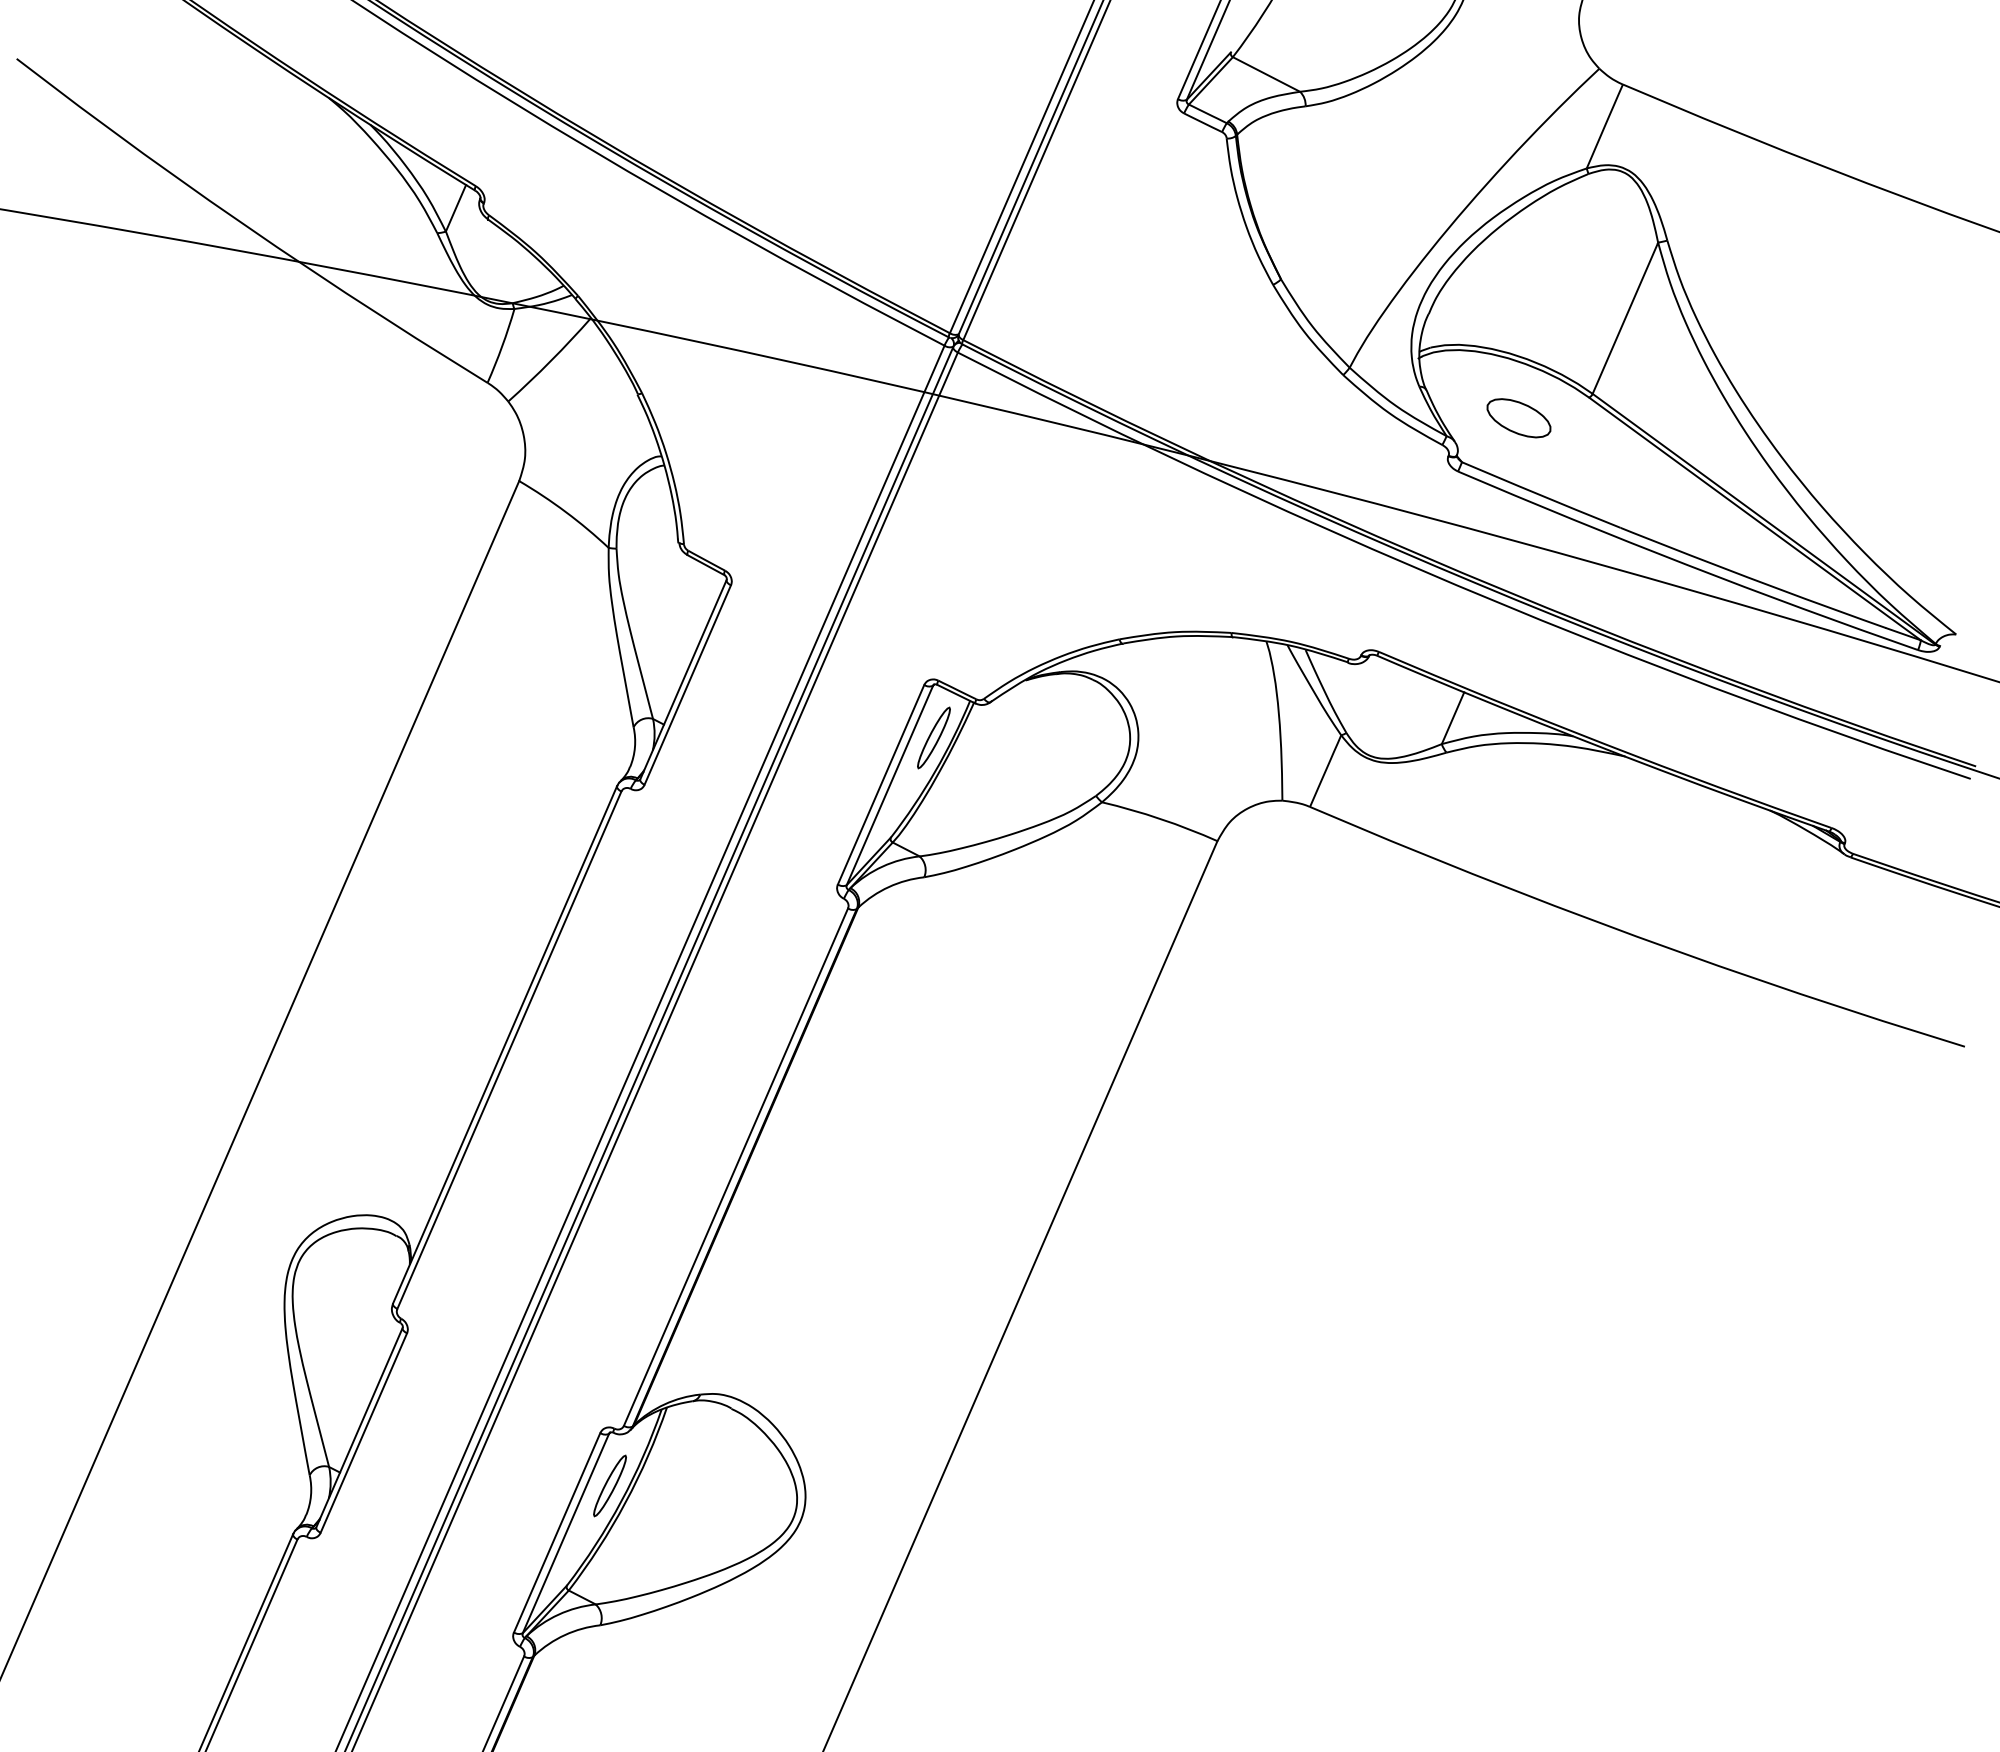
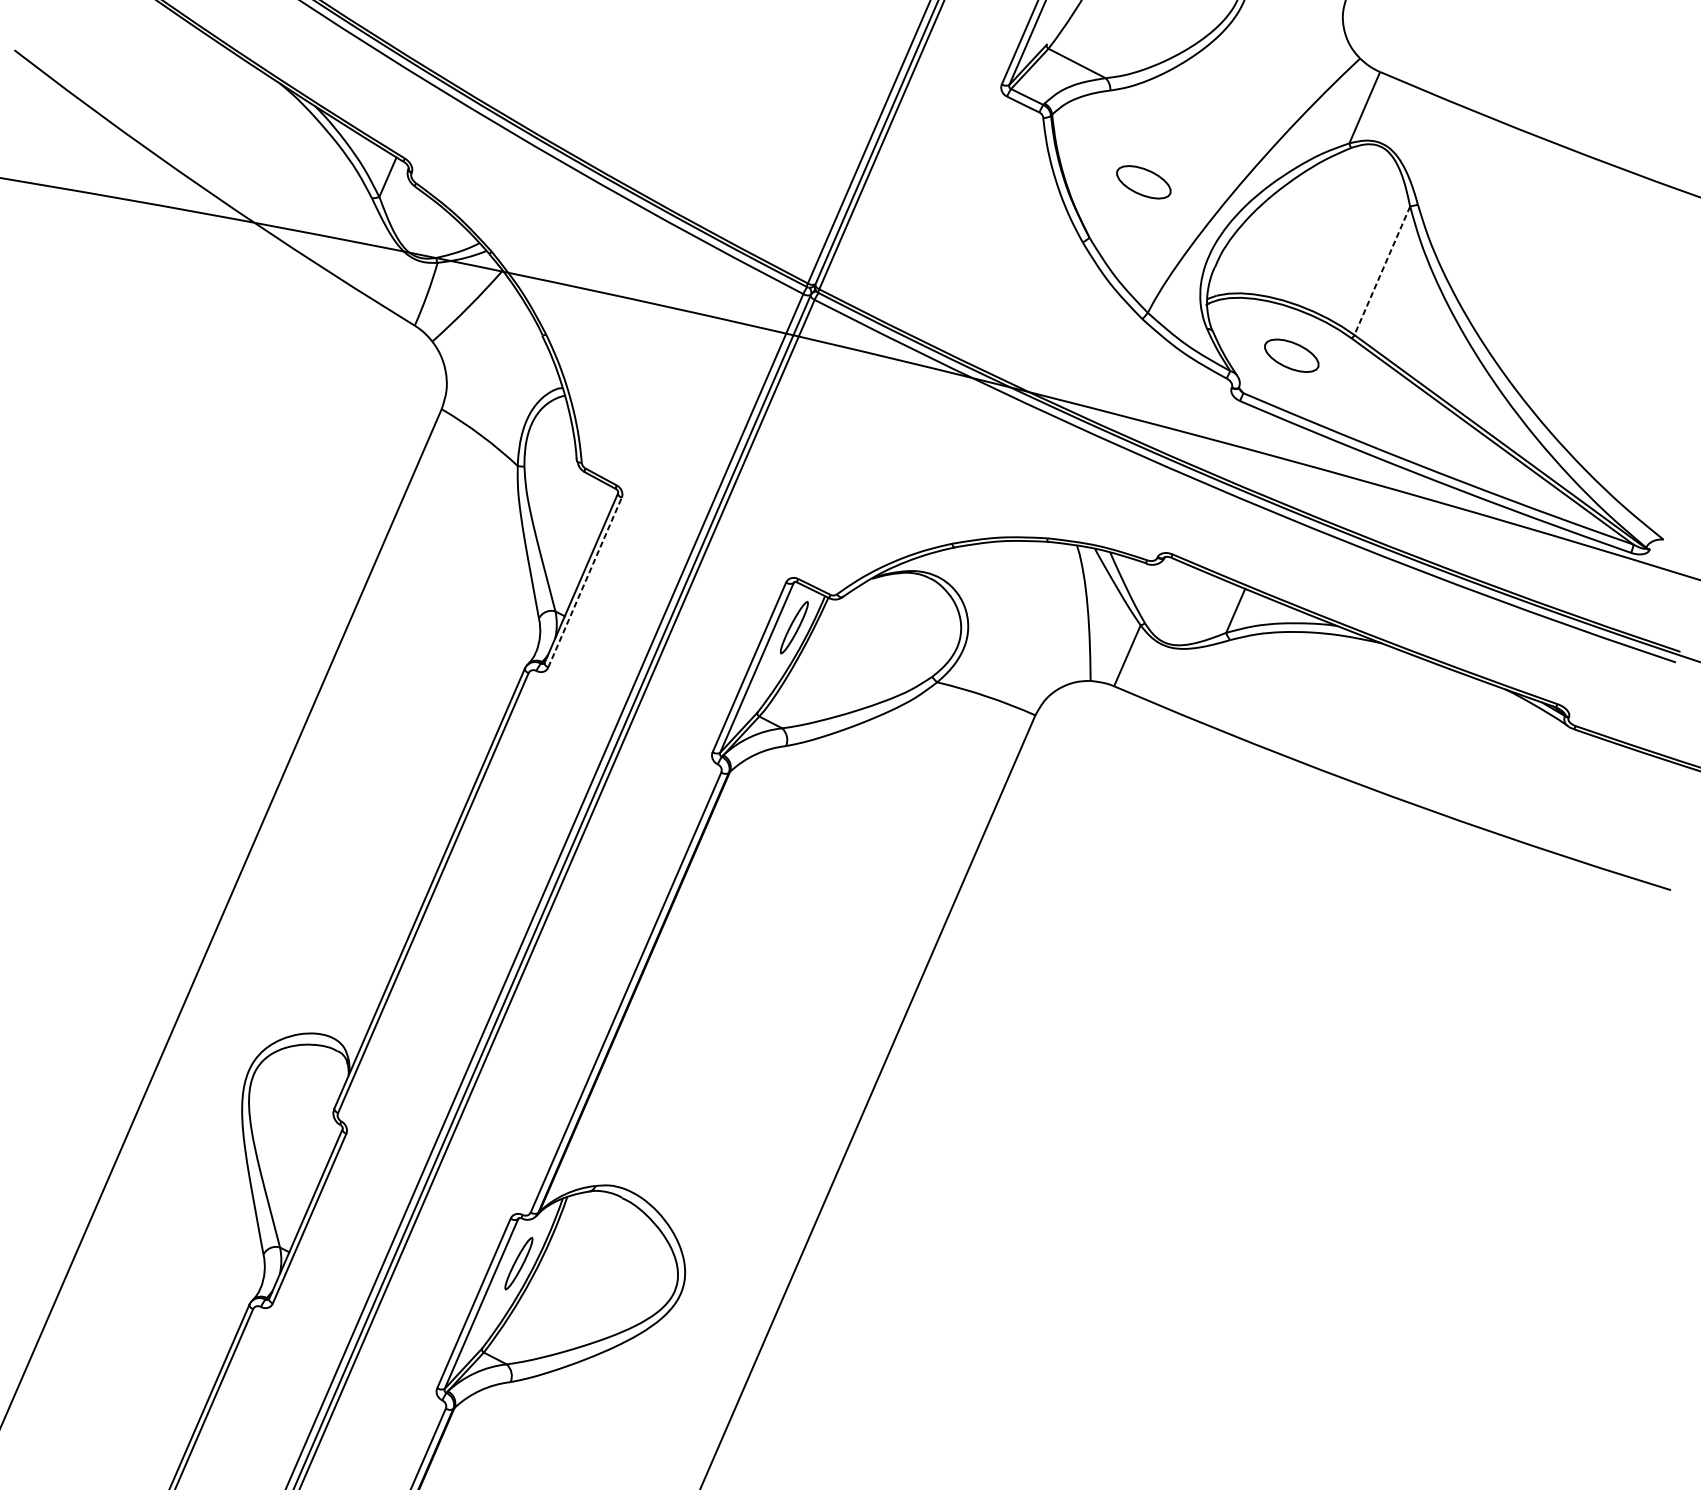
part: (1344, 214) -> (1143, 182), added
line: (1625, 318) -> (1382, 270), solid -> dashed
line: (687, 685) -> (584, 583), solid -> dashed

